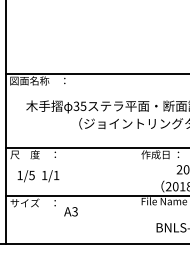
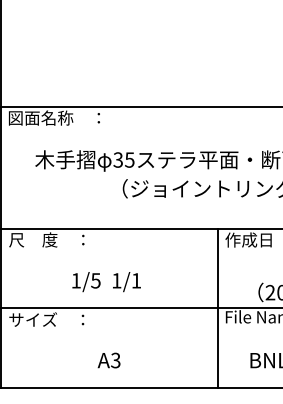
text: (38, 176) -> (106, 282), moved
line: (136, 196) -> (217, 308), added
text: (70, 211) -> (108, 360), moved

